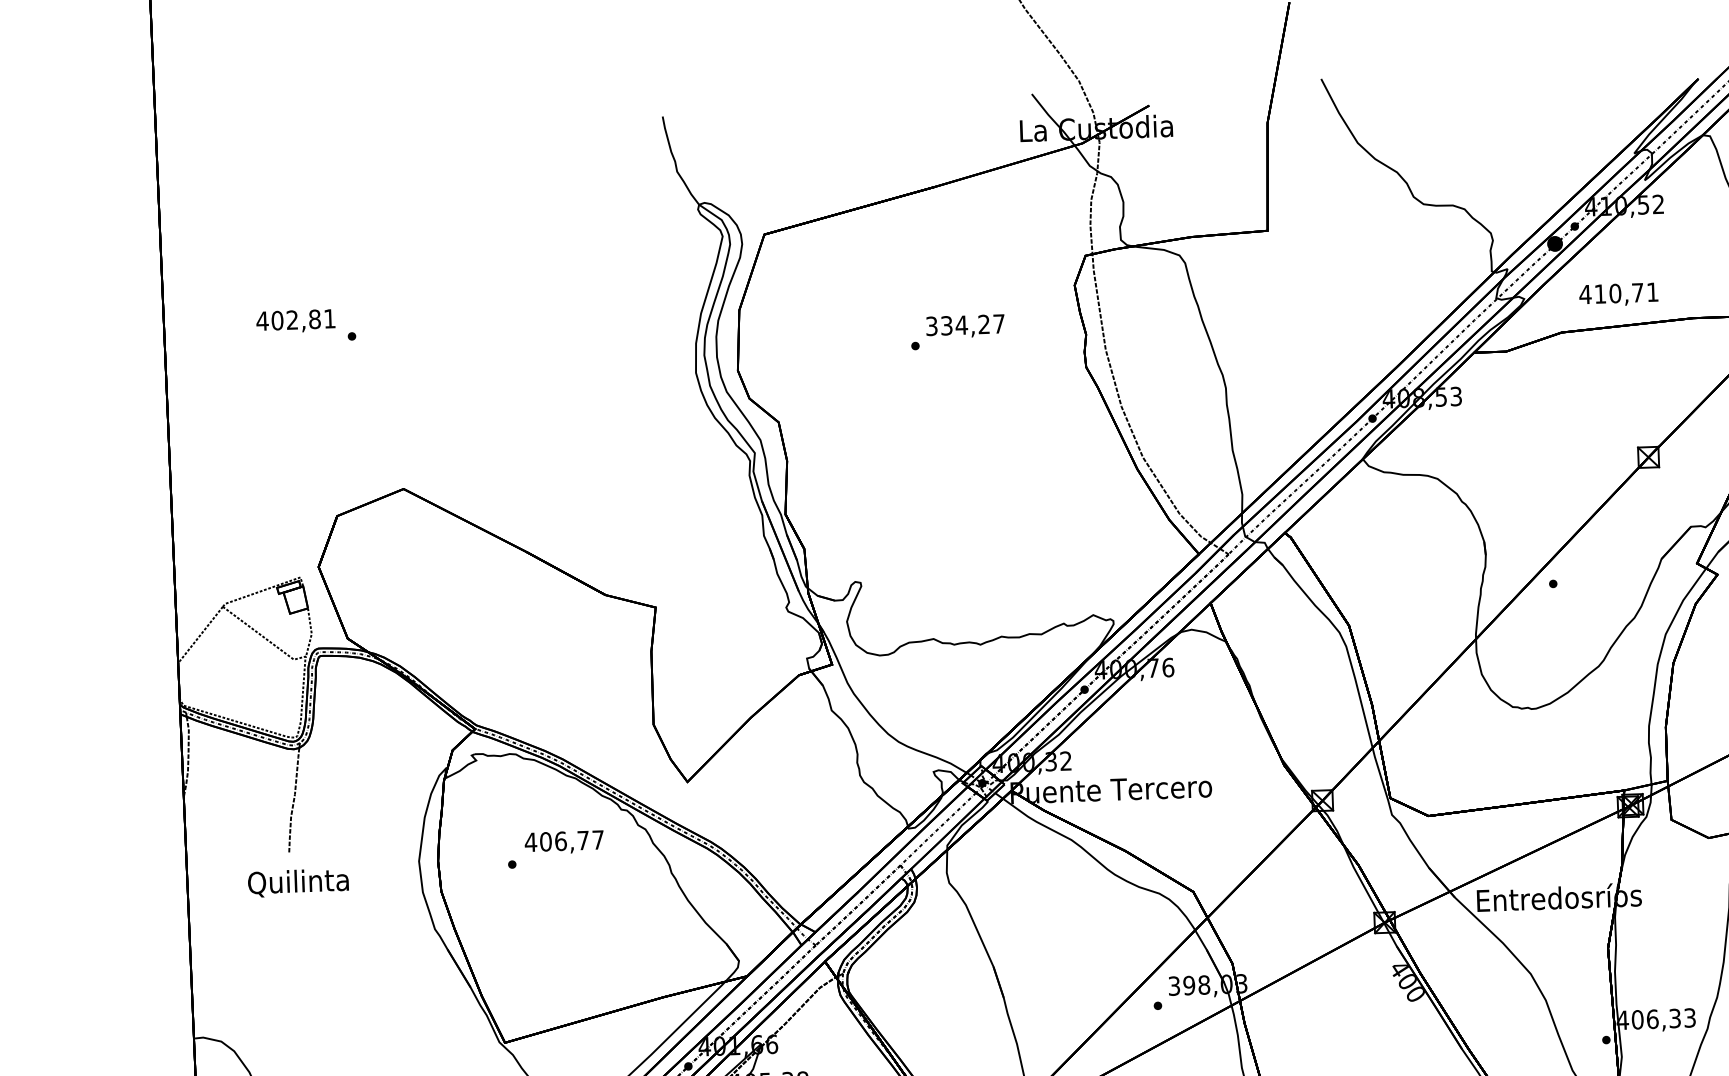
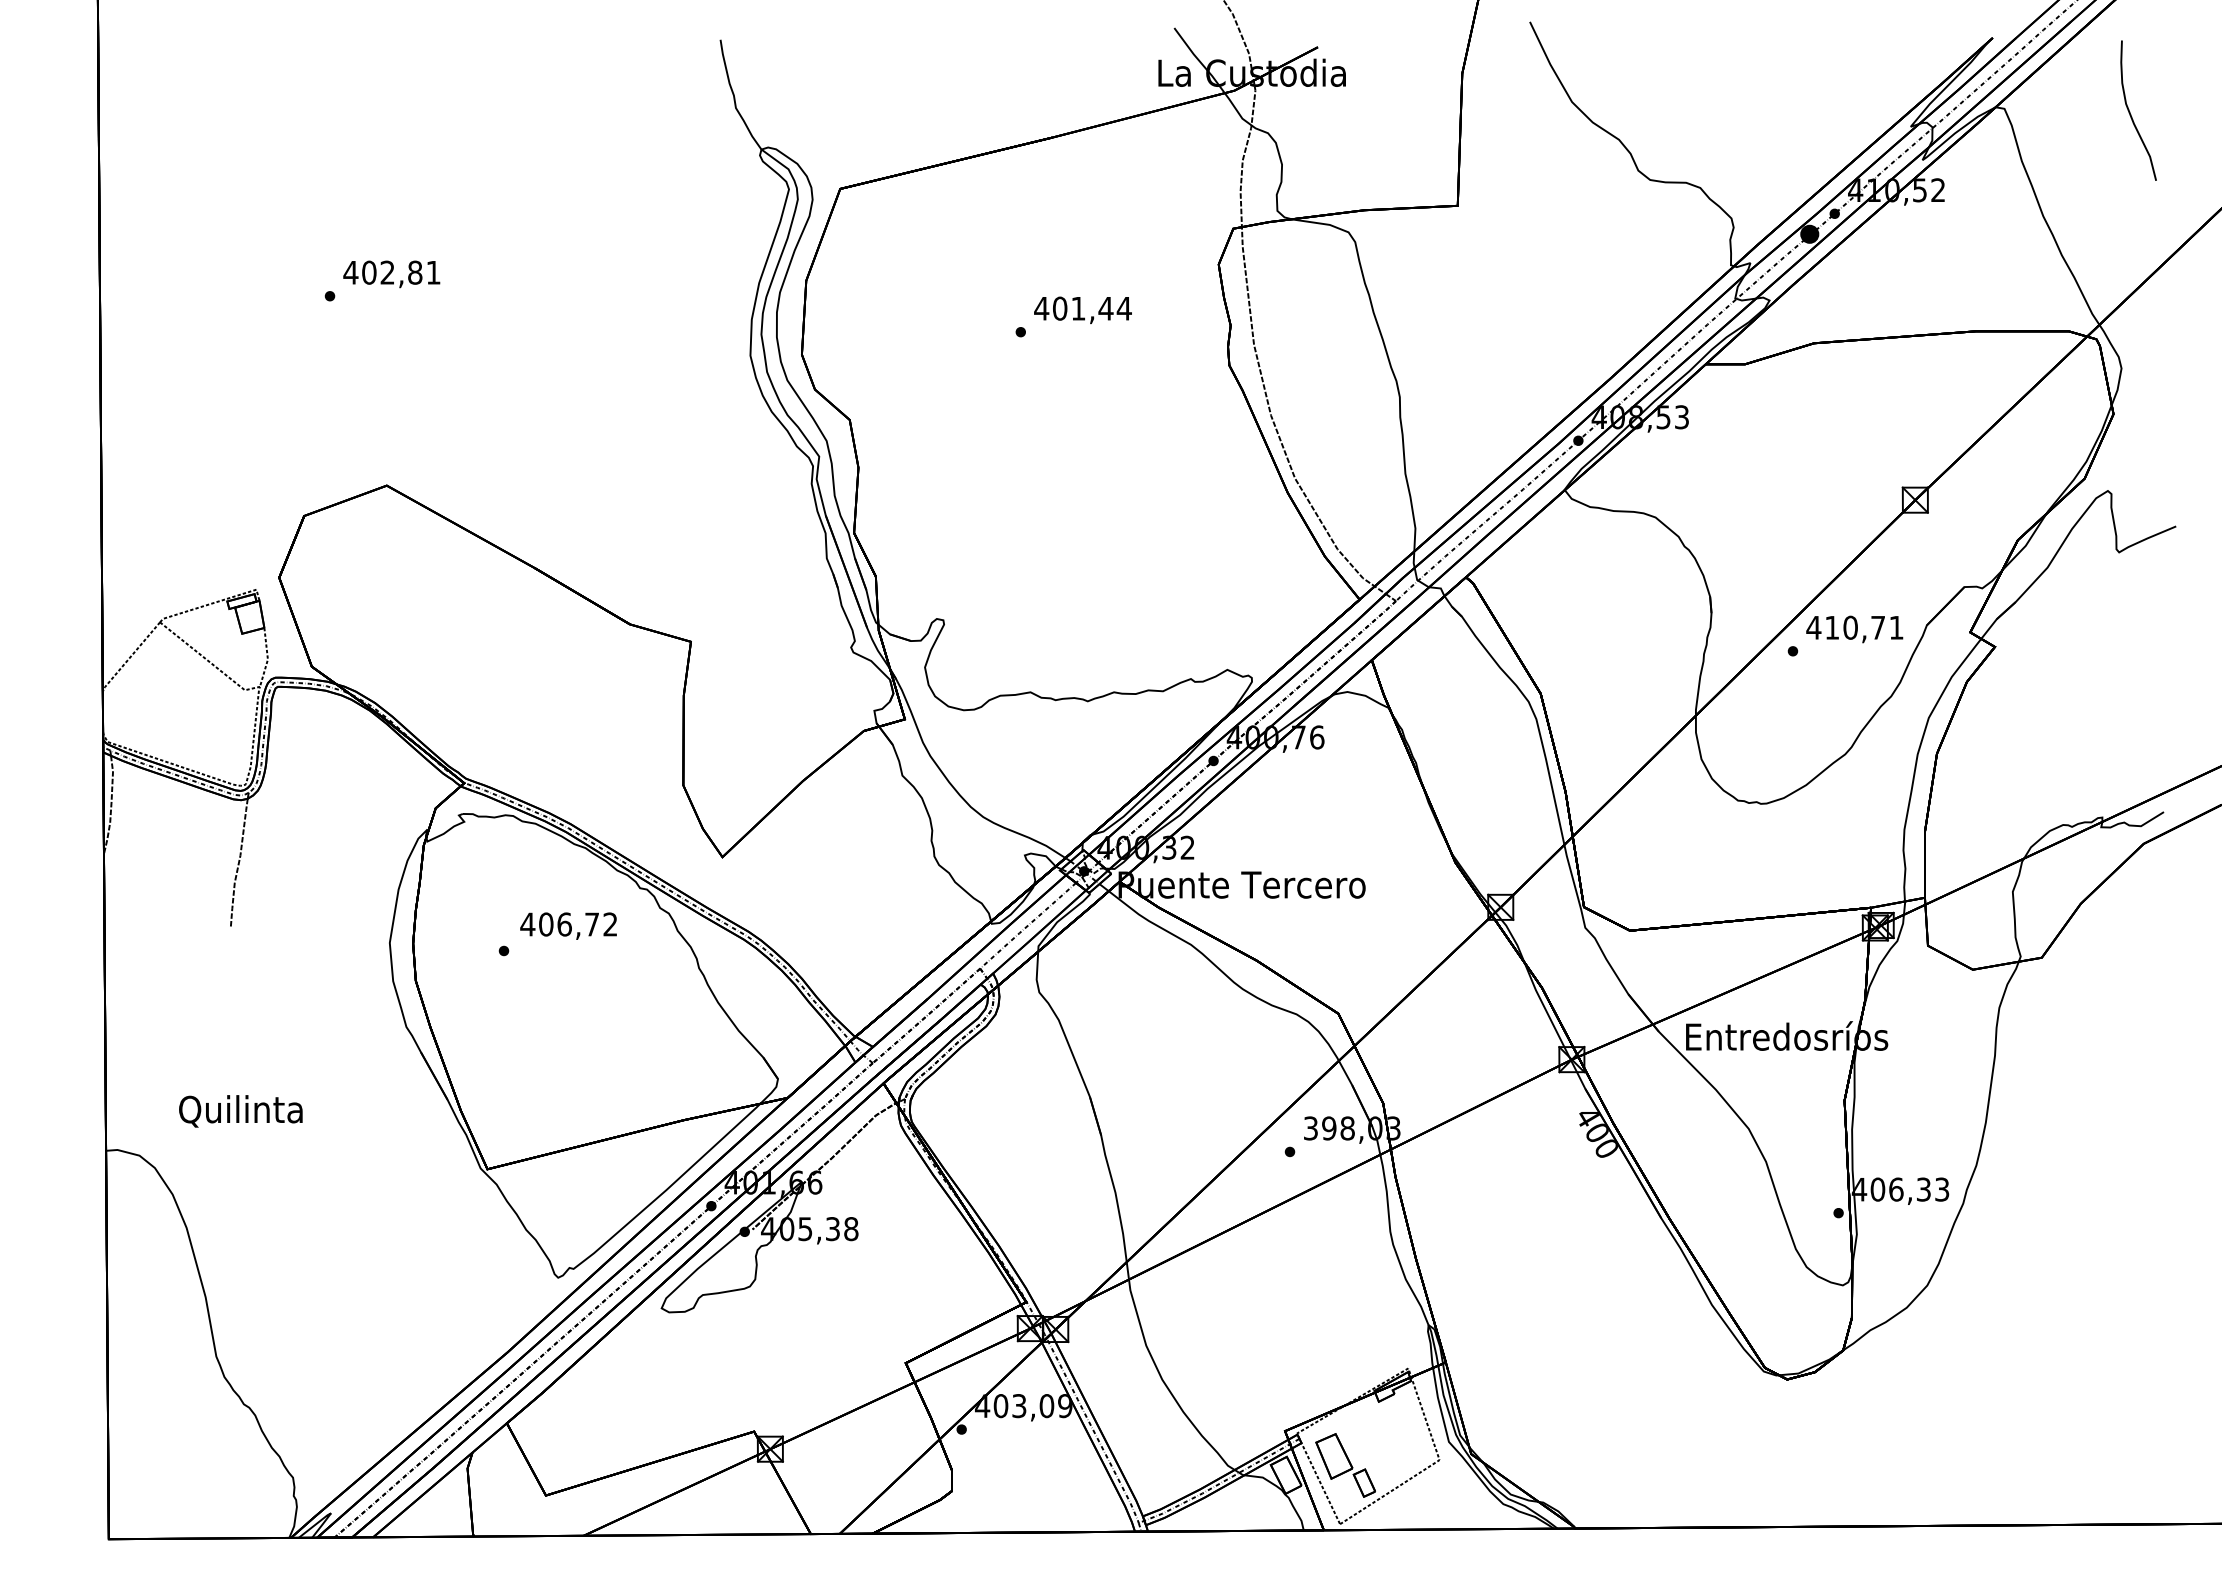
text: (1618, 294) -> (1854, 629), moved
text: (295, 321) -> (391, 274), moved
text: (965, 325) -> (1082, 308), 334,27 -> 401,44
text: (598, 839) -> (610, 924), 406,77 -> 406,72
text: (298, 883) -> (240, 1111), moved

